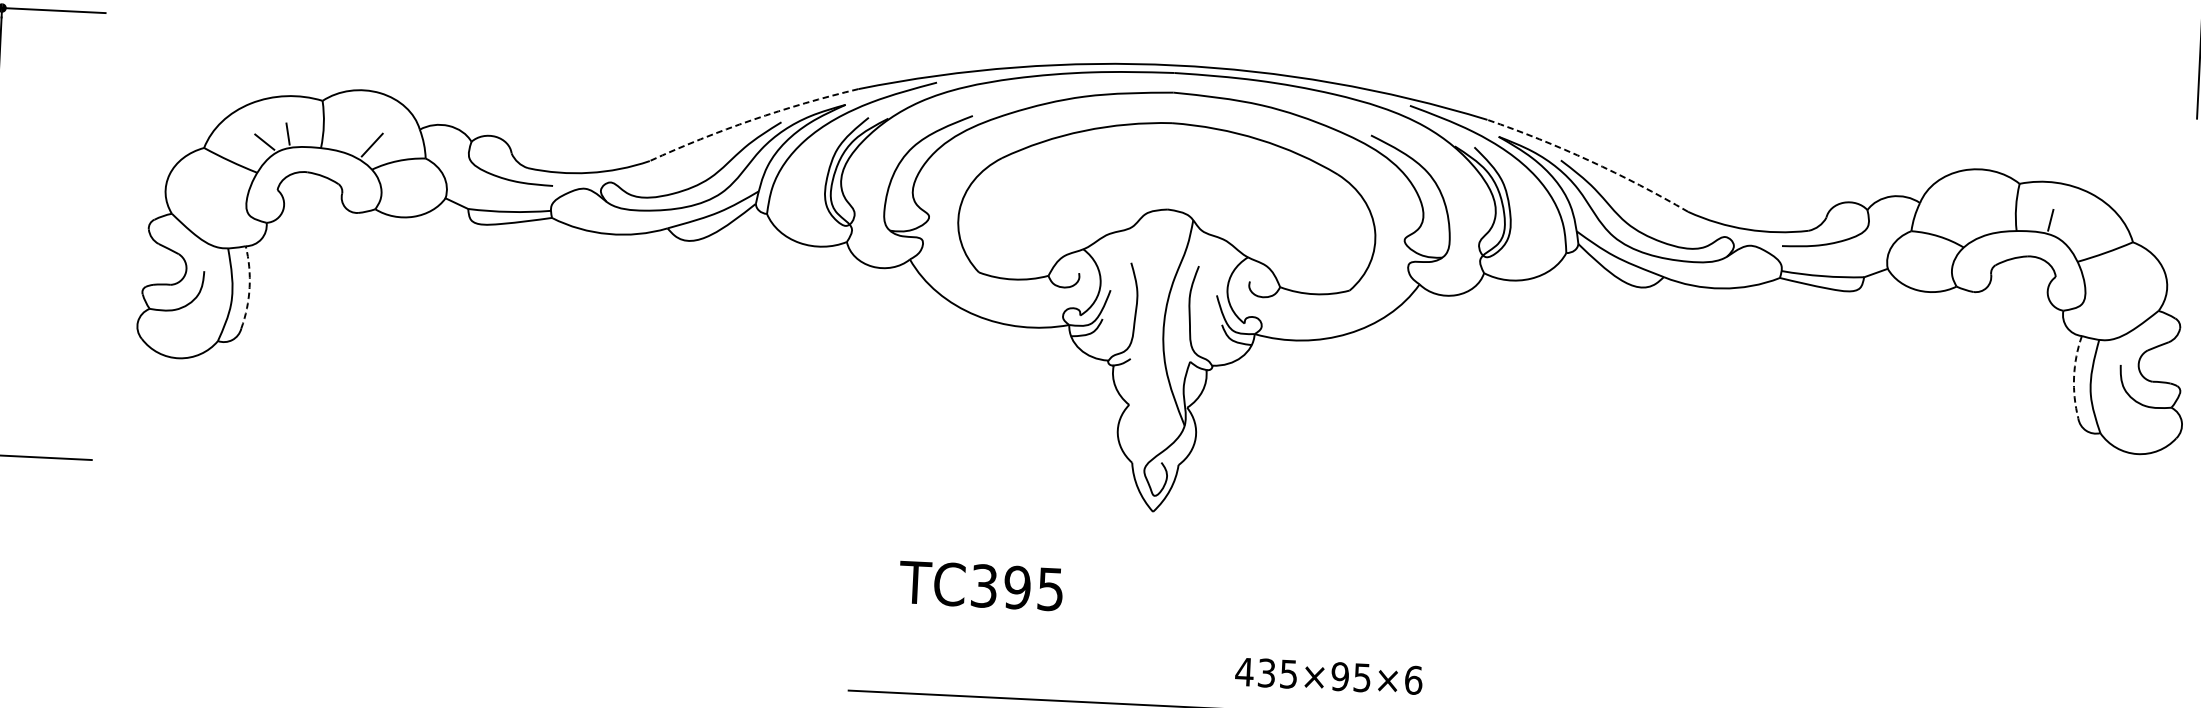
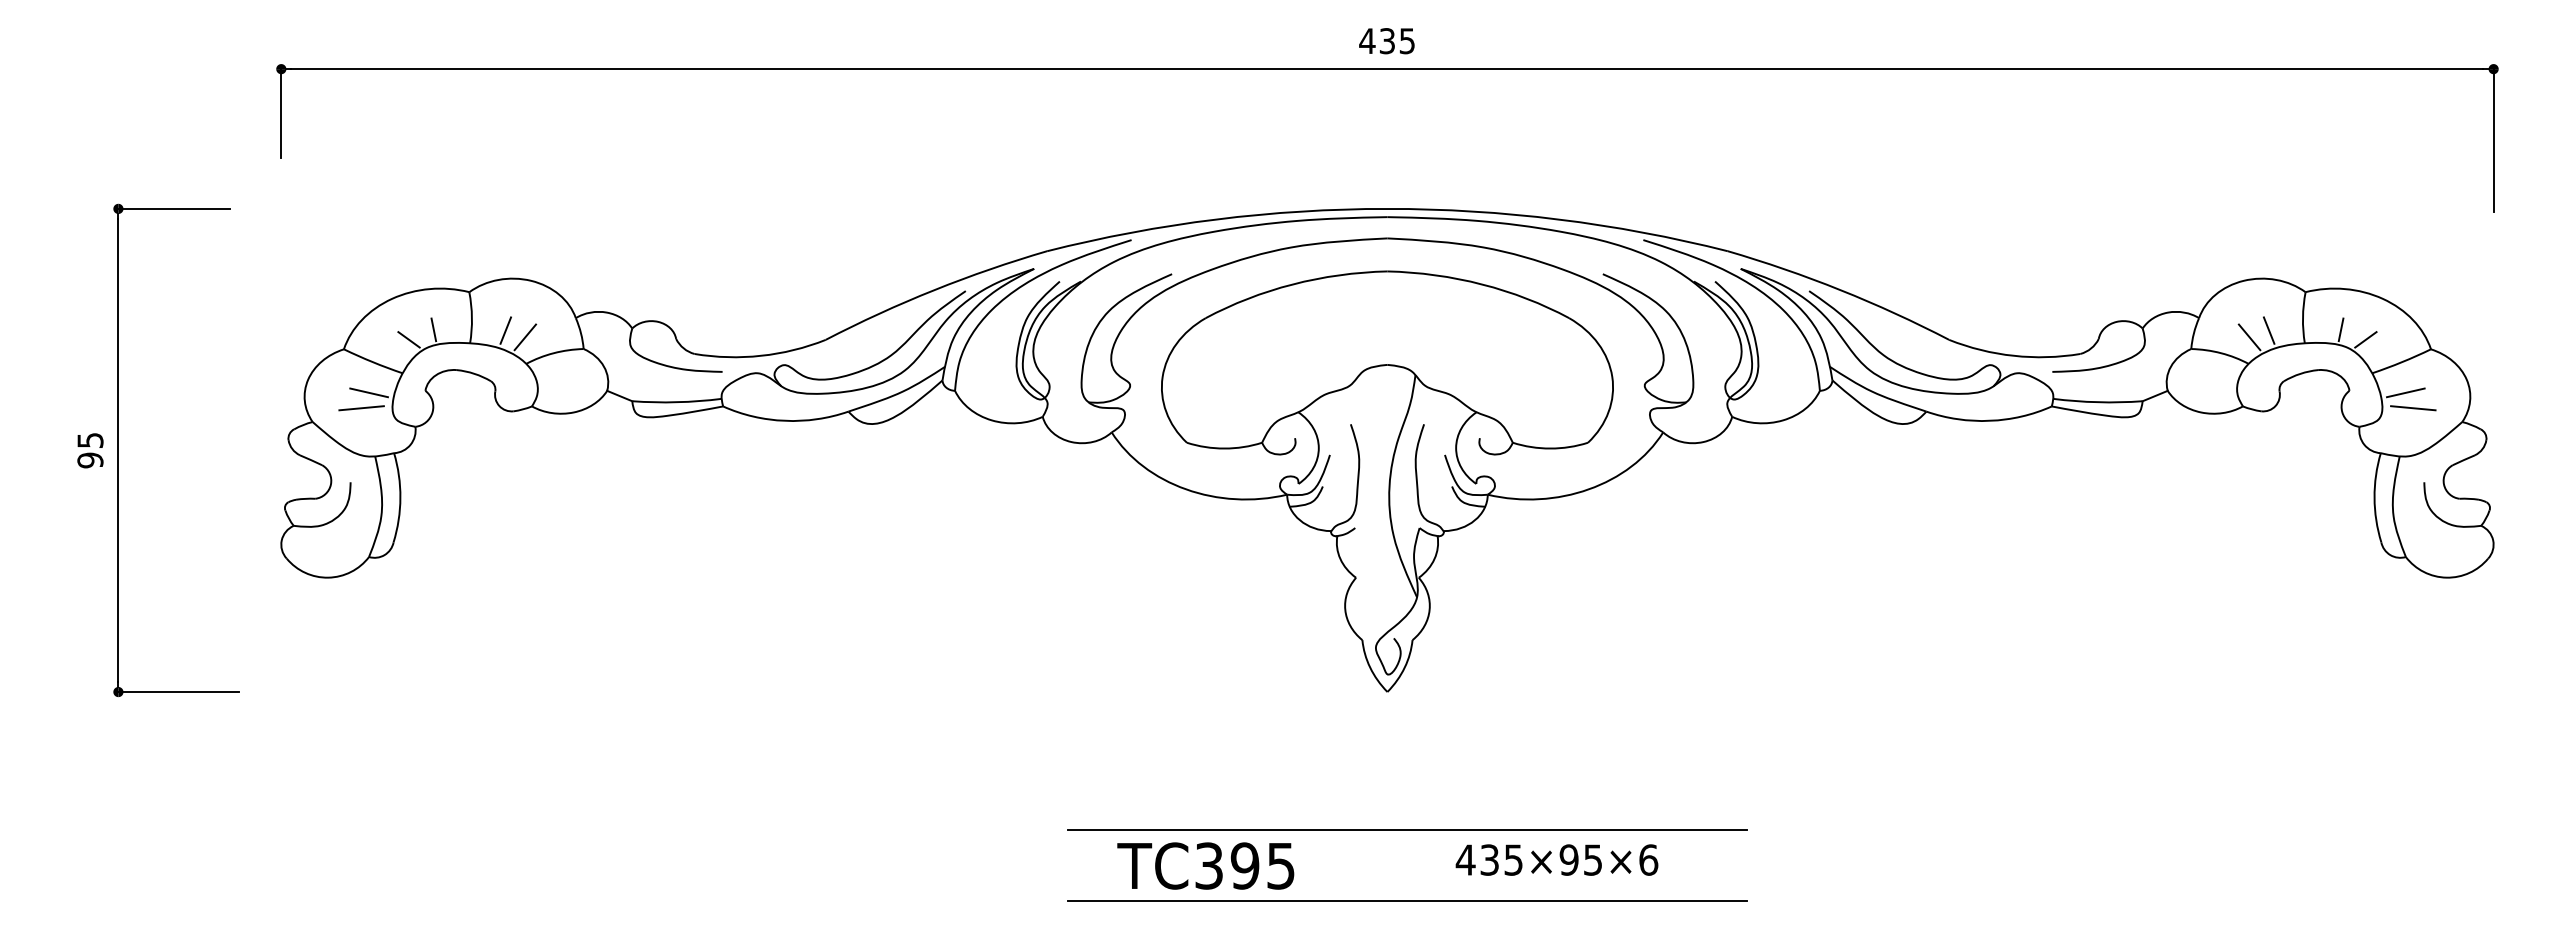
arc: (752, 120) -> (934, 290), dashed -> solid
line: (354, 137) -> (505, 330), added
arc: (1589, 161) -> (1840, 290), dashed -> solid
line: (224, 189) -> (368, 392), added
line: (217, 203) -> (361, 408), added
line: (1983, 217) -> (2268, 330), added
line: (1965, 223) -> (2249, 337), added
line: (2072, 230) -> (2365, 339), added
line: (2107, 281) -> (2405, 392), added
arc: (249, 287) -> (400, 497), dashed -> solid
line: (2114, 296) -> (2413, 408), added
arc: (2074, 376) -> (2374, 497), dashed -> solid
text: (980, 585) -> (1205, 865), moved
line: (1165, 639) -> (1407, 829), added
text: (1328, 675) -> (1556, 859), moved

